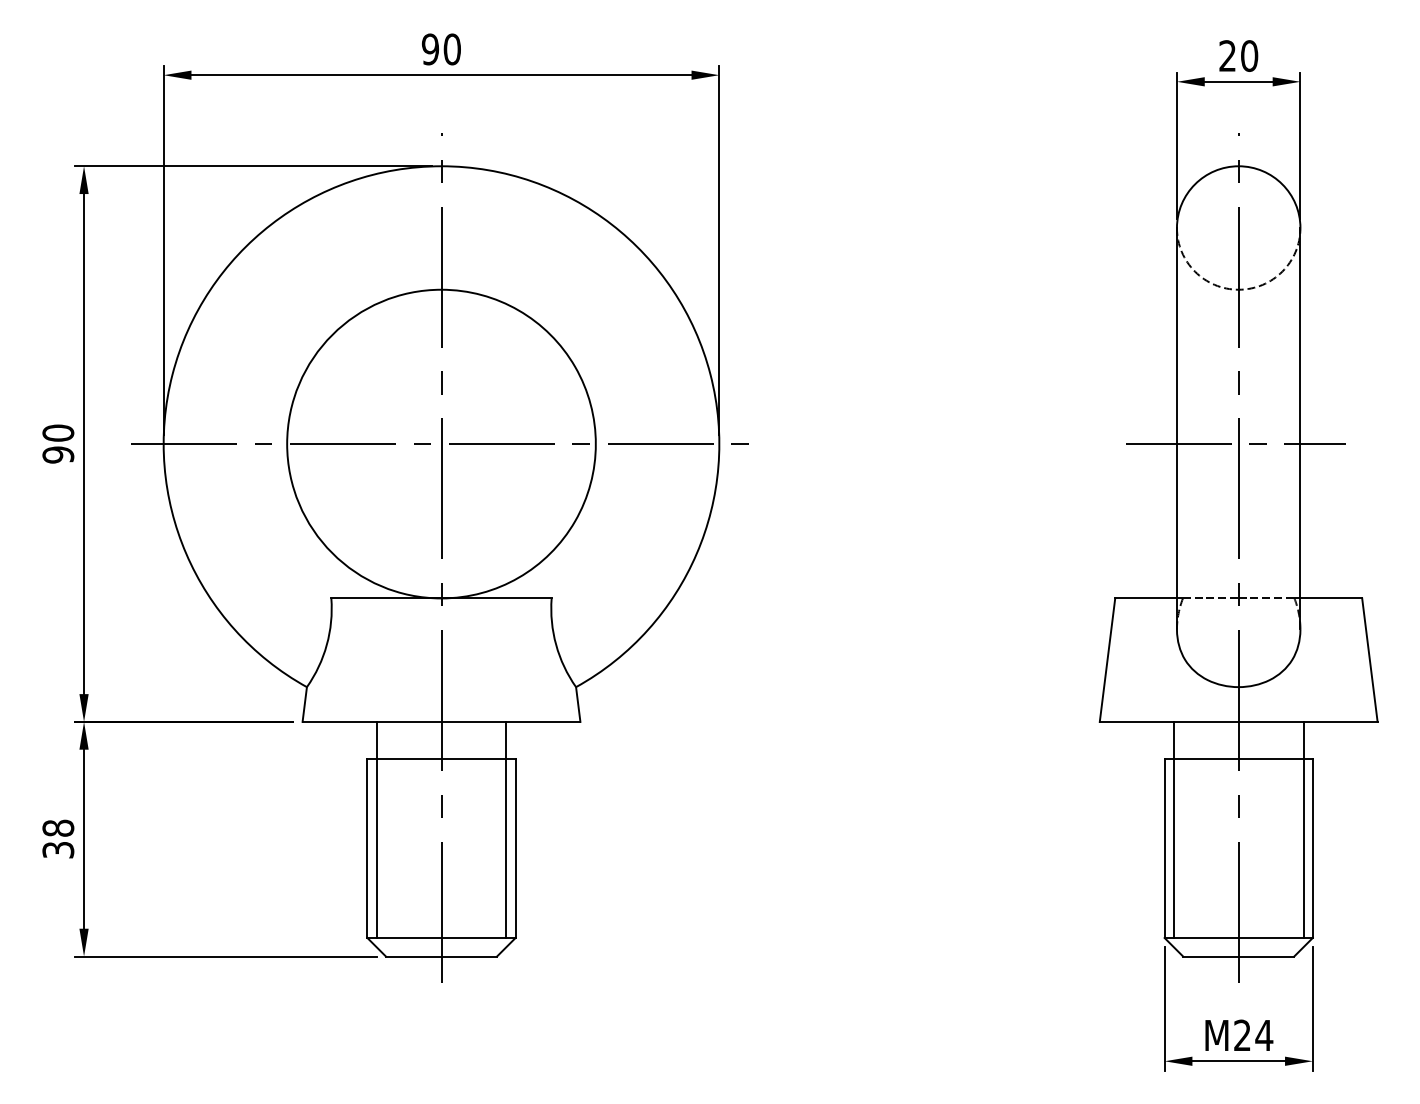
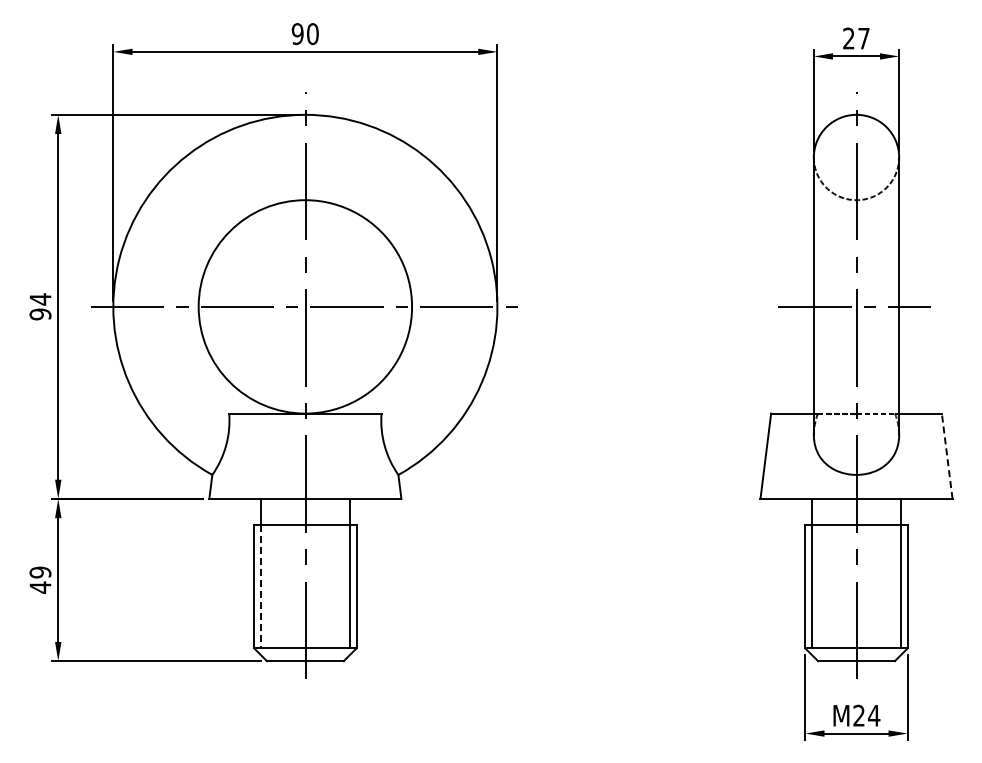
text: (1248, 55) -> (863, 38), 20 -> 27
text: (58, 433) -> (40, 299), 90 -> 94
line: (1370, 659) -> (947, 455), solid -> dashed
text: (58, 838) -> (40, 579), 38 -> 49
line: (376, 848) -> (260, 586), solid -> dashed

